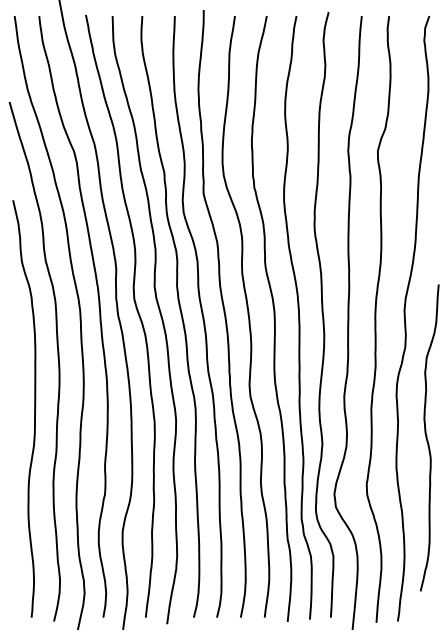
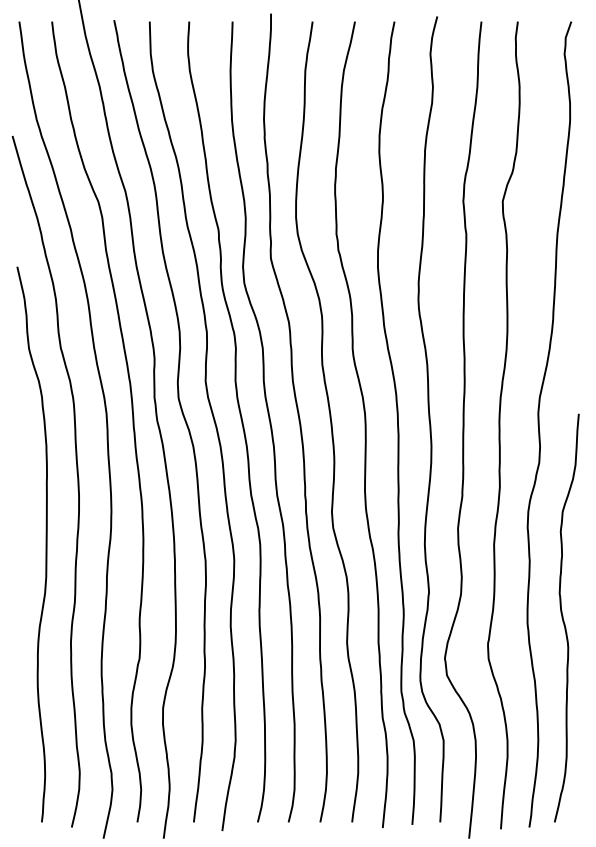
curve: (427, 437) -> (563, 617), moved

